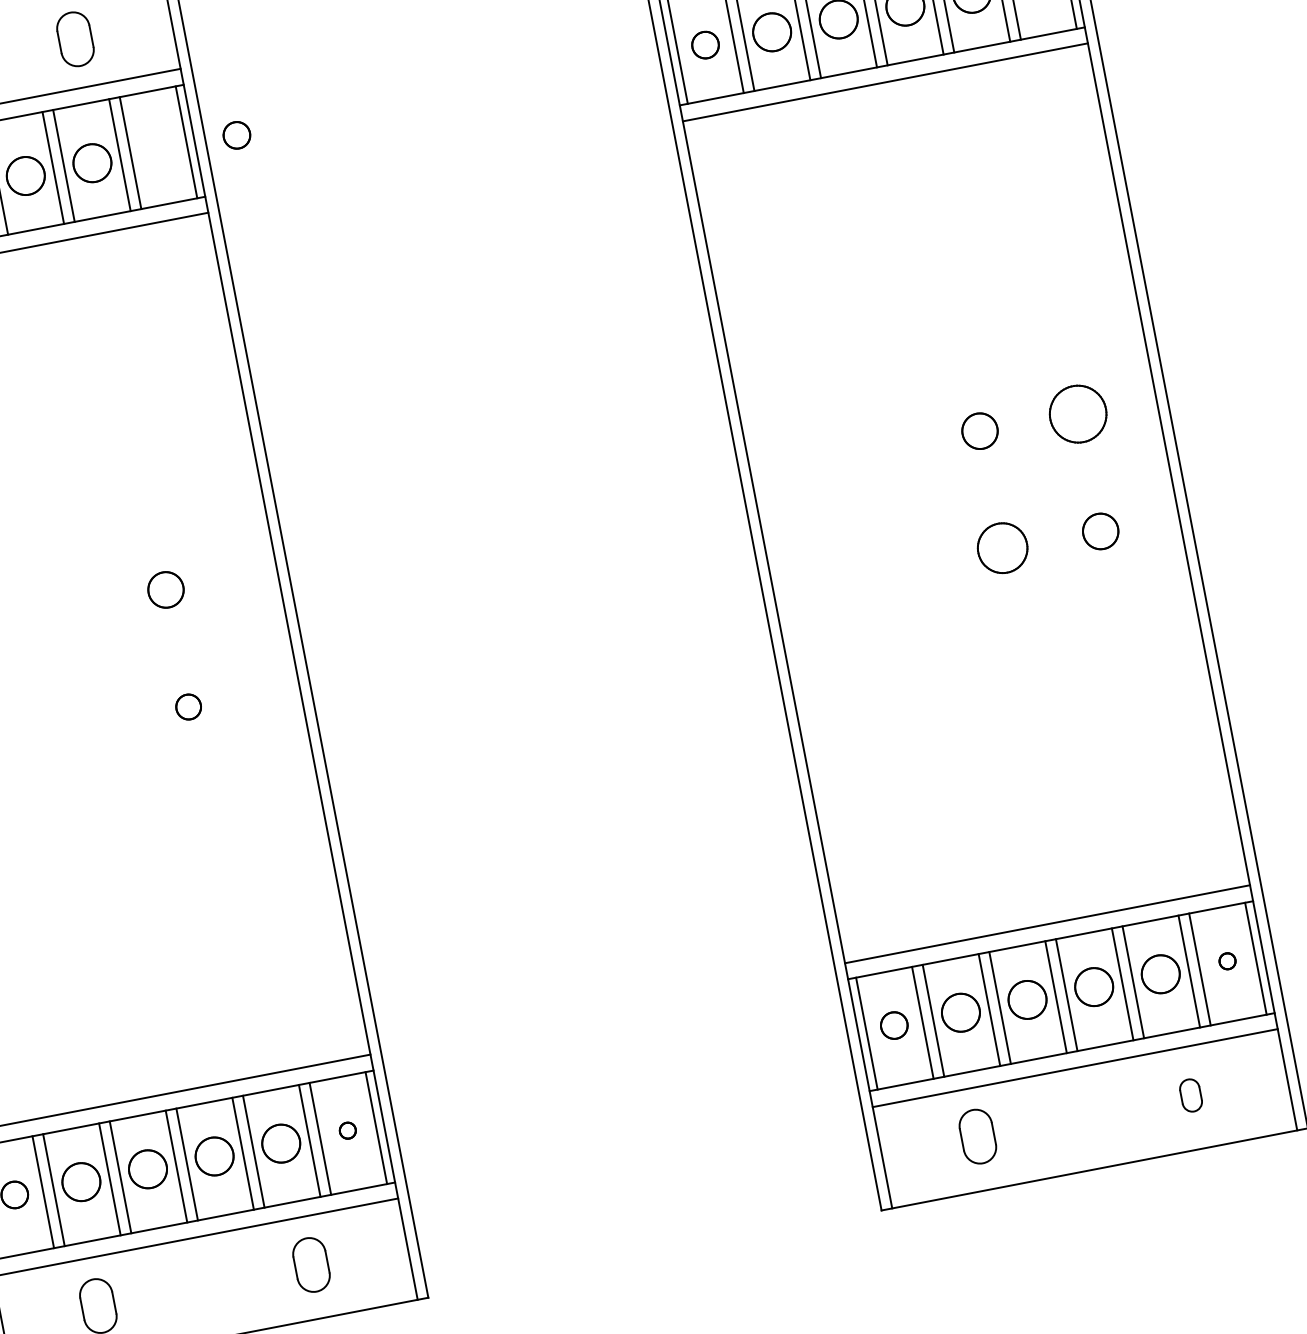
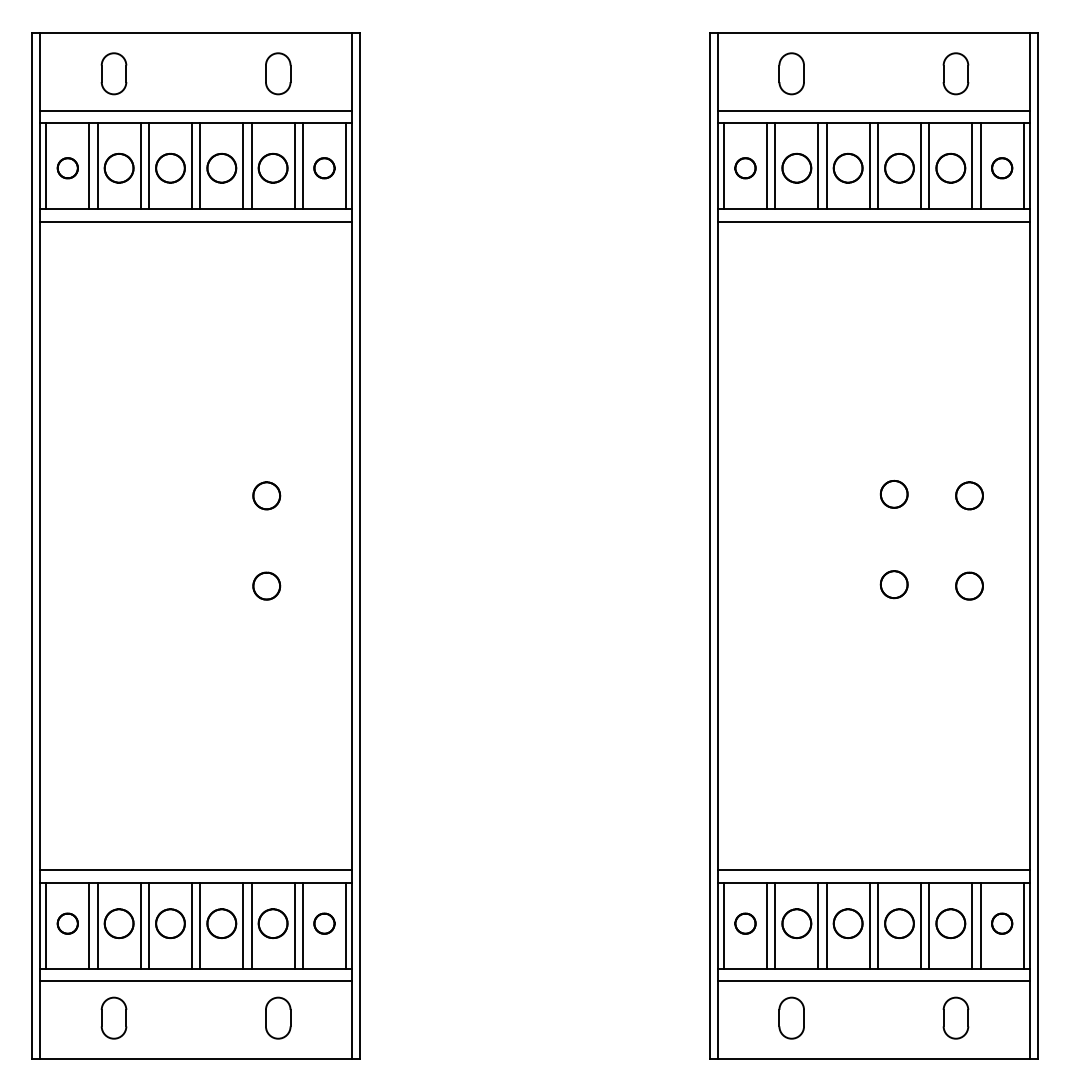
part: (237, 135) -> (324, 168), moved
part: (1077, 413) -> (969, 495), size x0.62
part: (1001, 548) -> (893, 584), size x0.71
part: (188, 706) -> (266, 585), size x1.43
part: (1227, 961) -> (1002, 923), size x1.67
part: (1190, 1094) -> (955, 1017), size x1.67
part: (347, 1130) -> (324, 923), size x1.67

